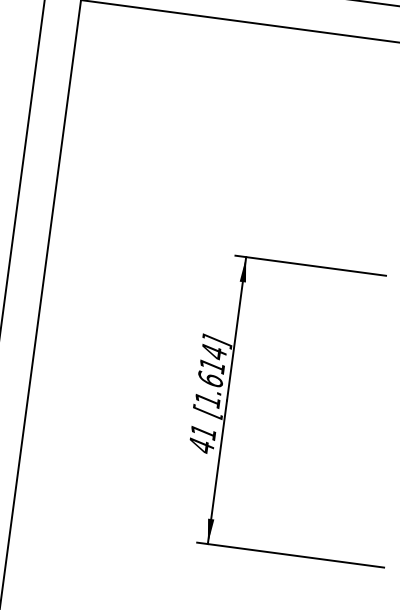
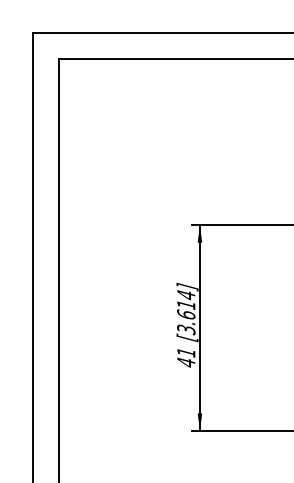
text: (208, 400) -> (186, 329), [1.614] -> [3.614]

